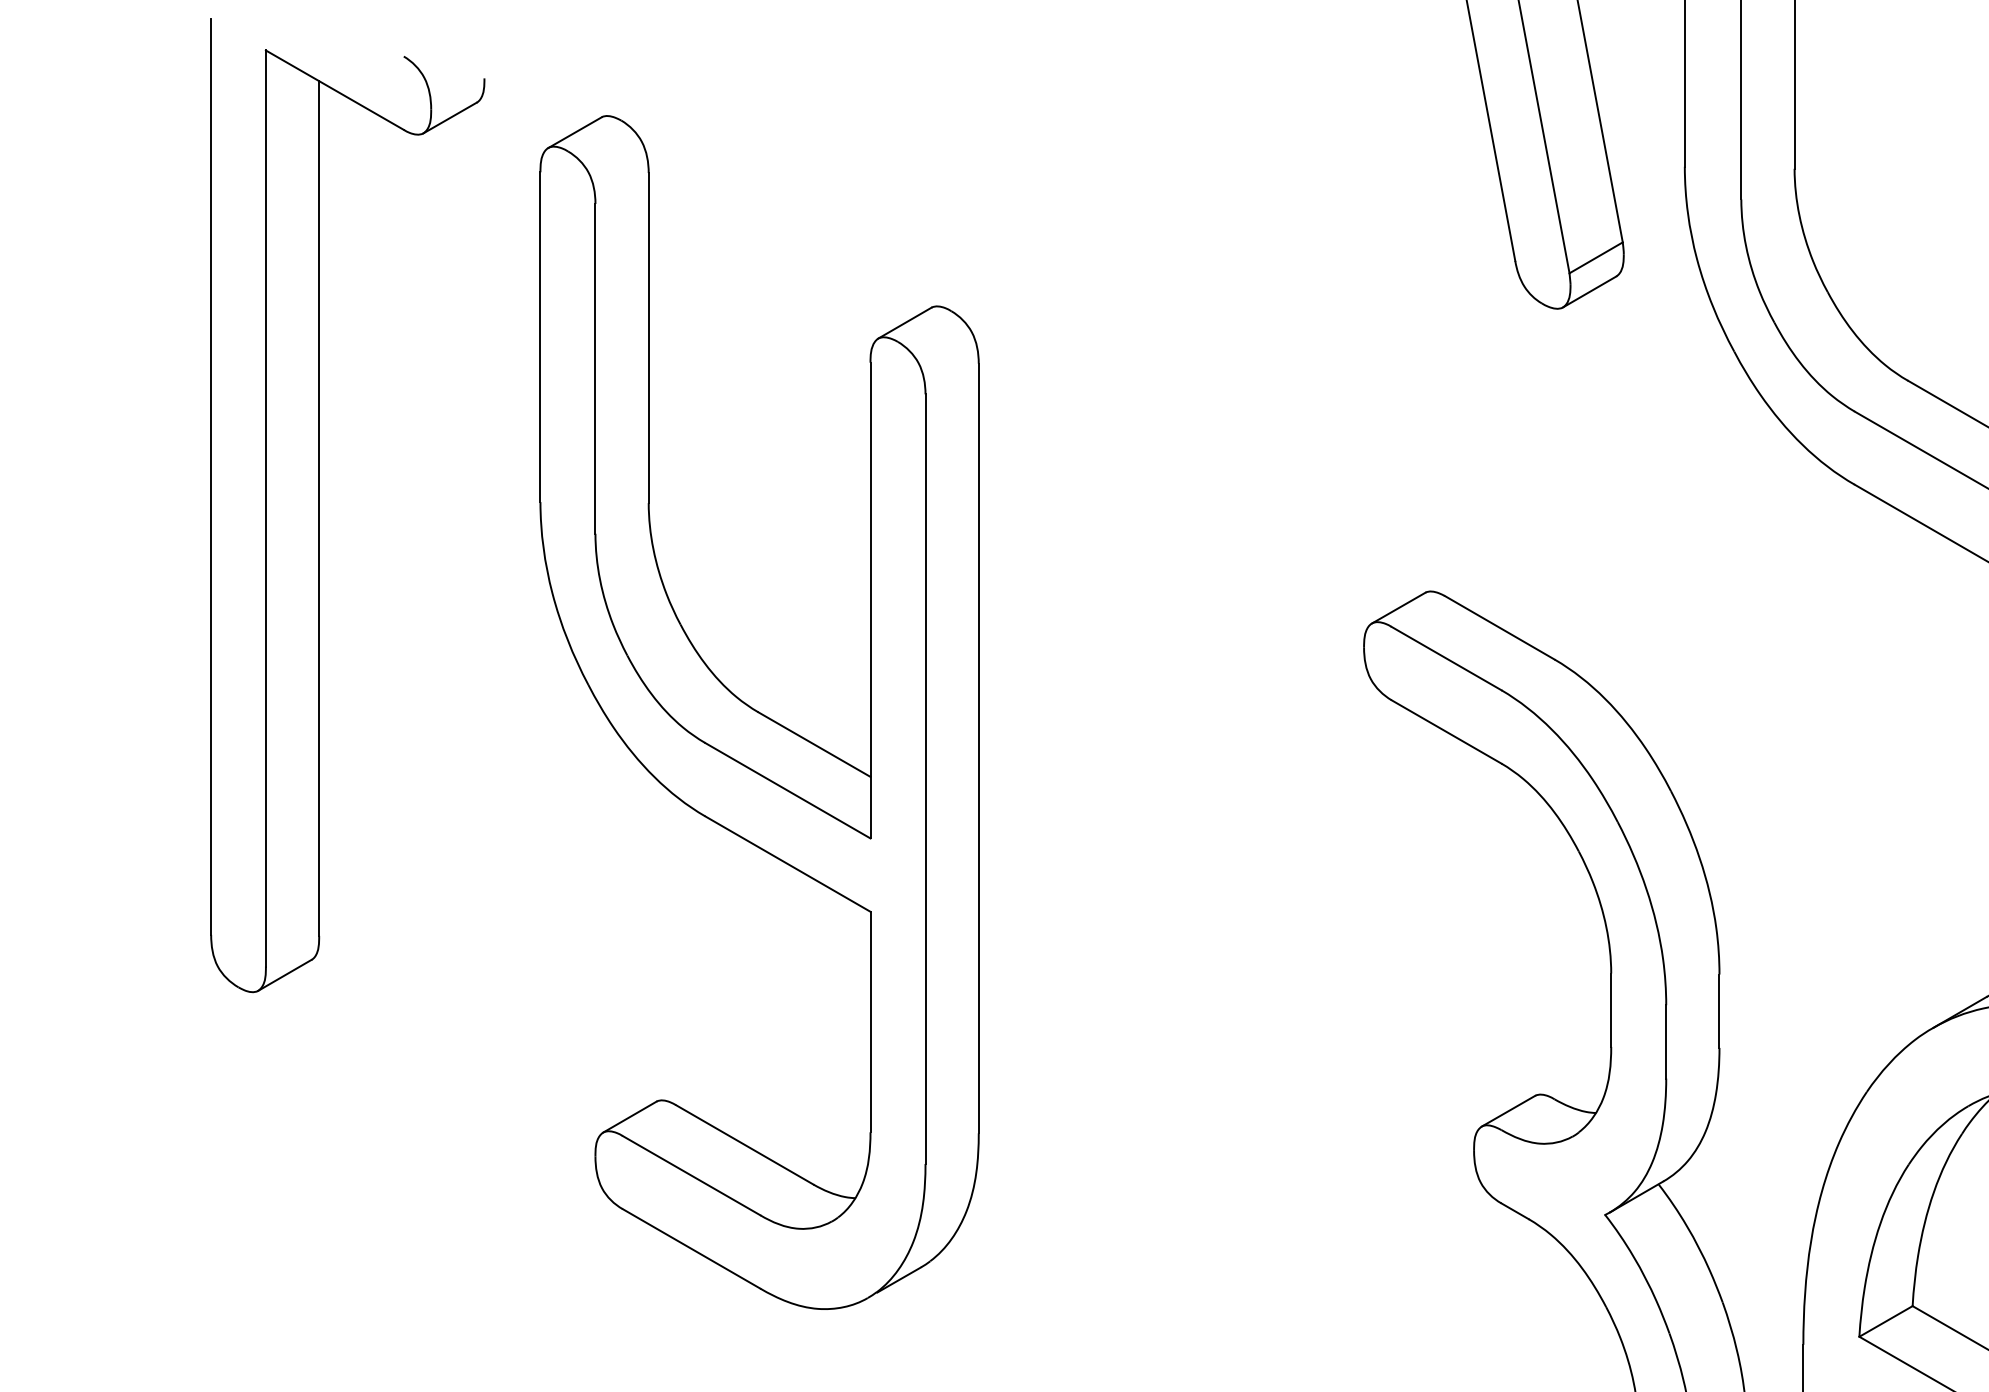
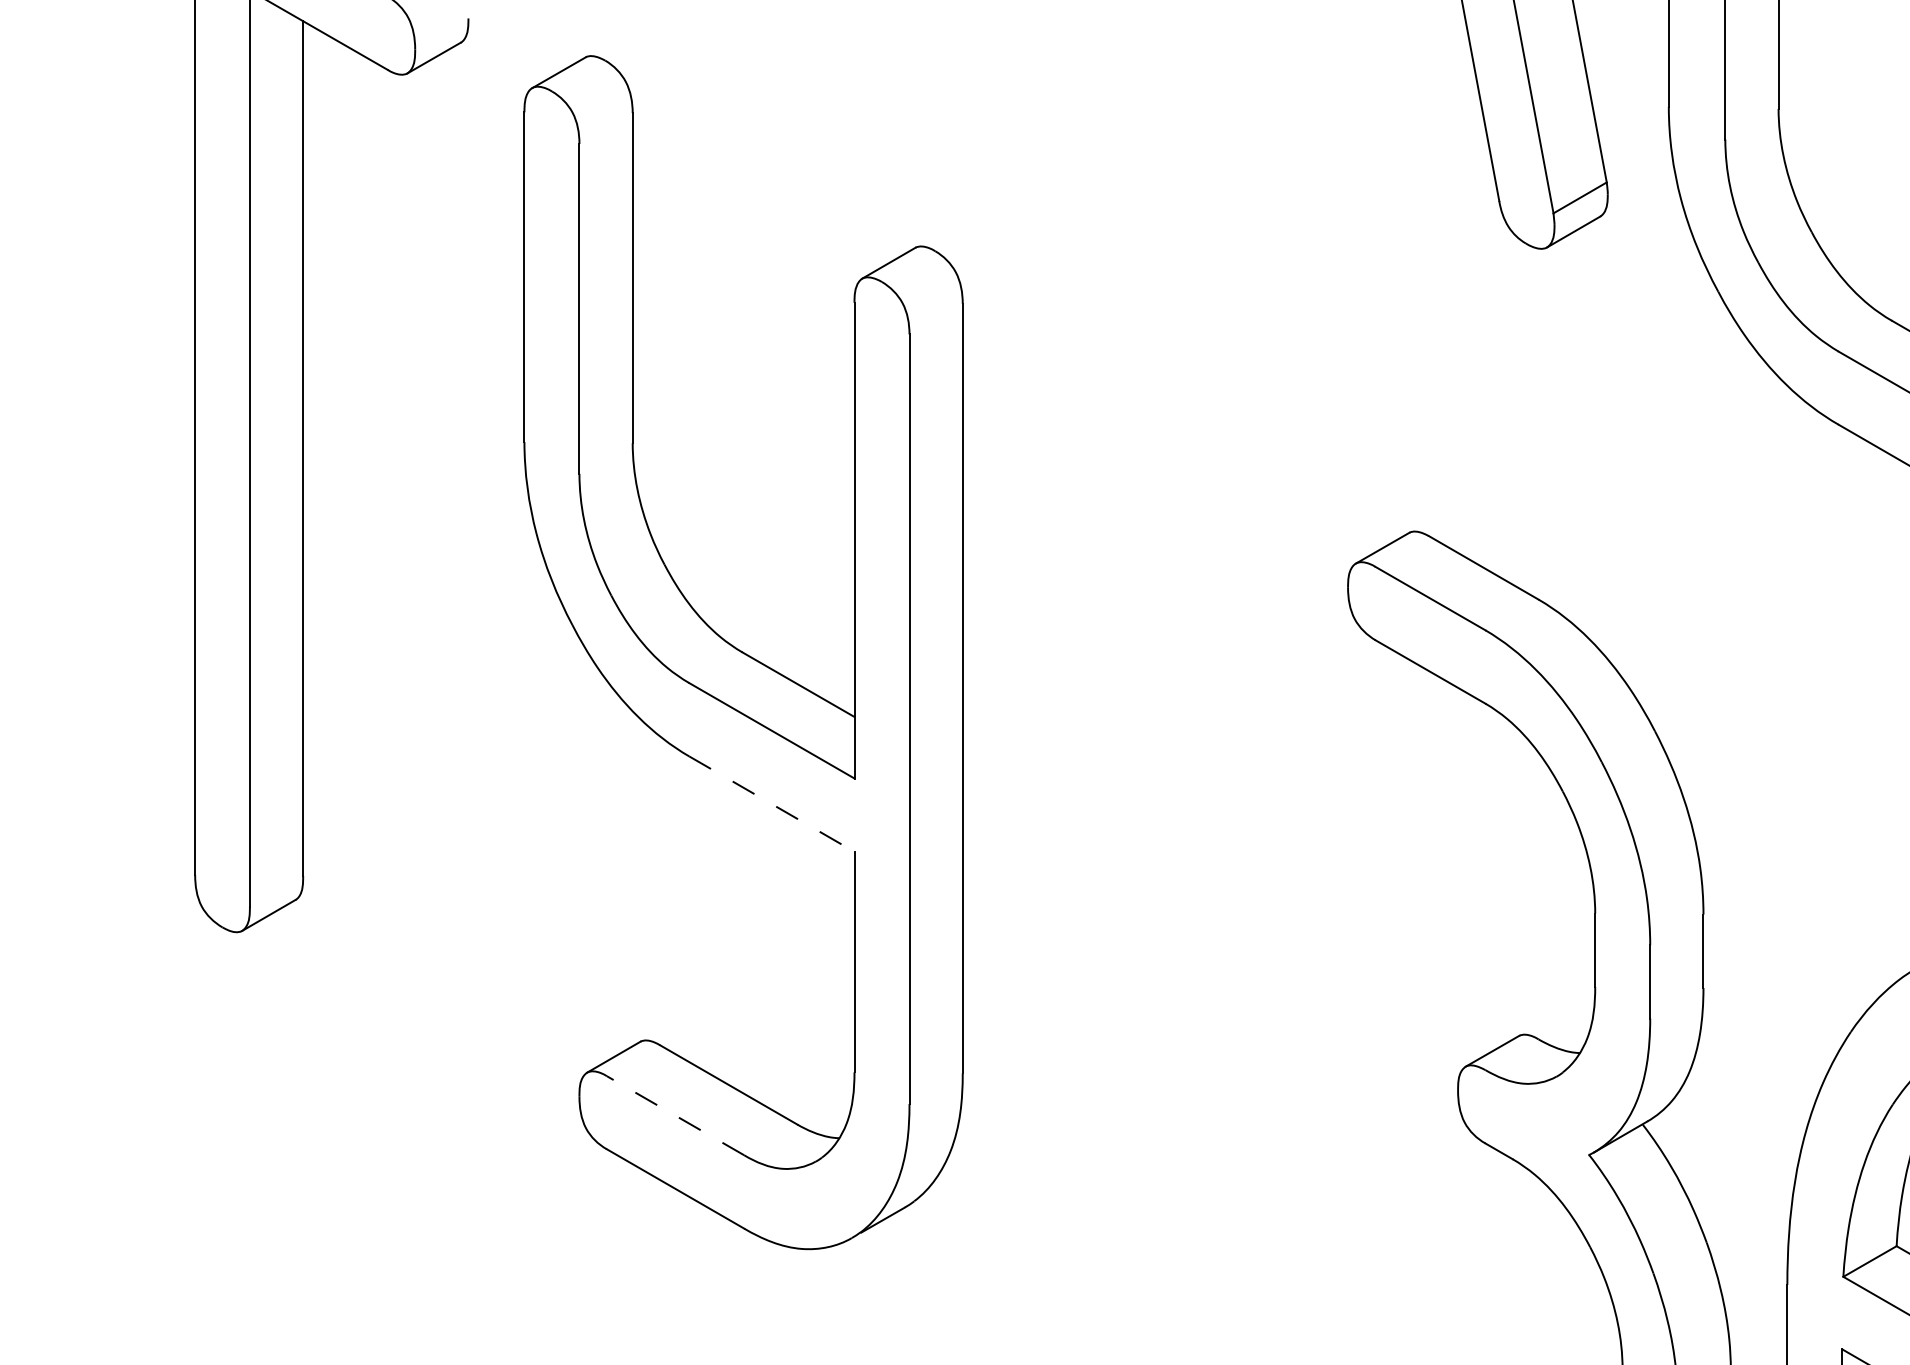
line: (788, 864) -> (772, 804), solid -> dashed
line: (691, 1175) -> (675, 1115), solid -> dashed

